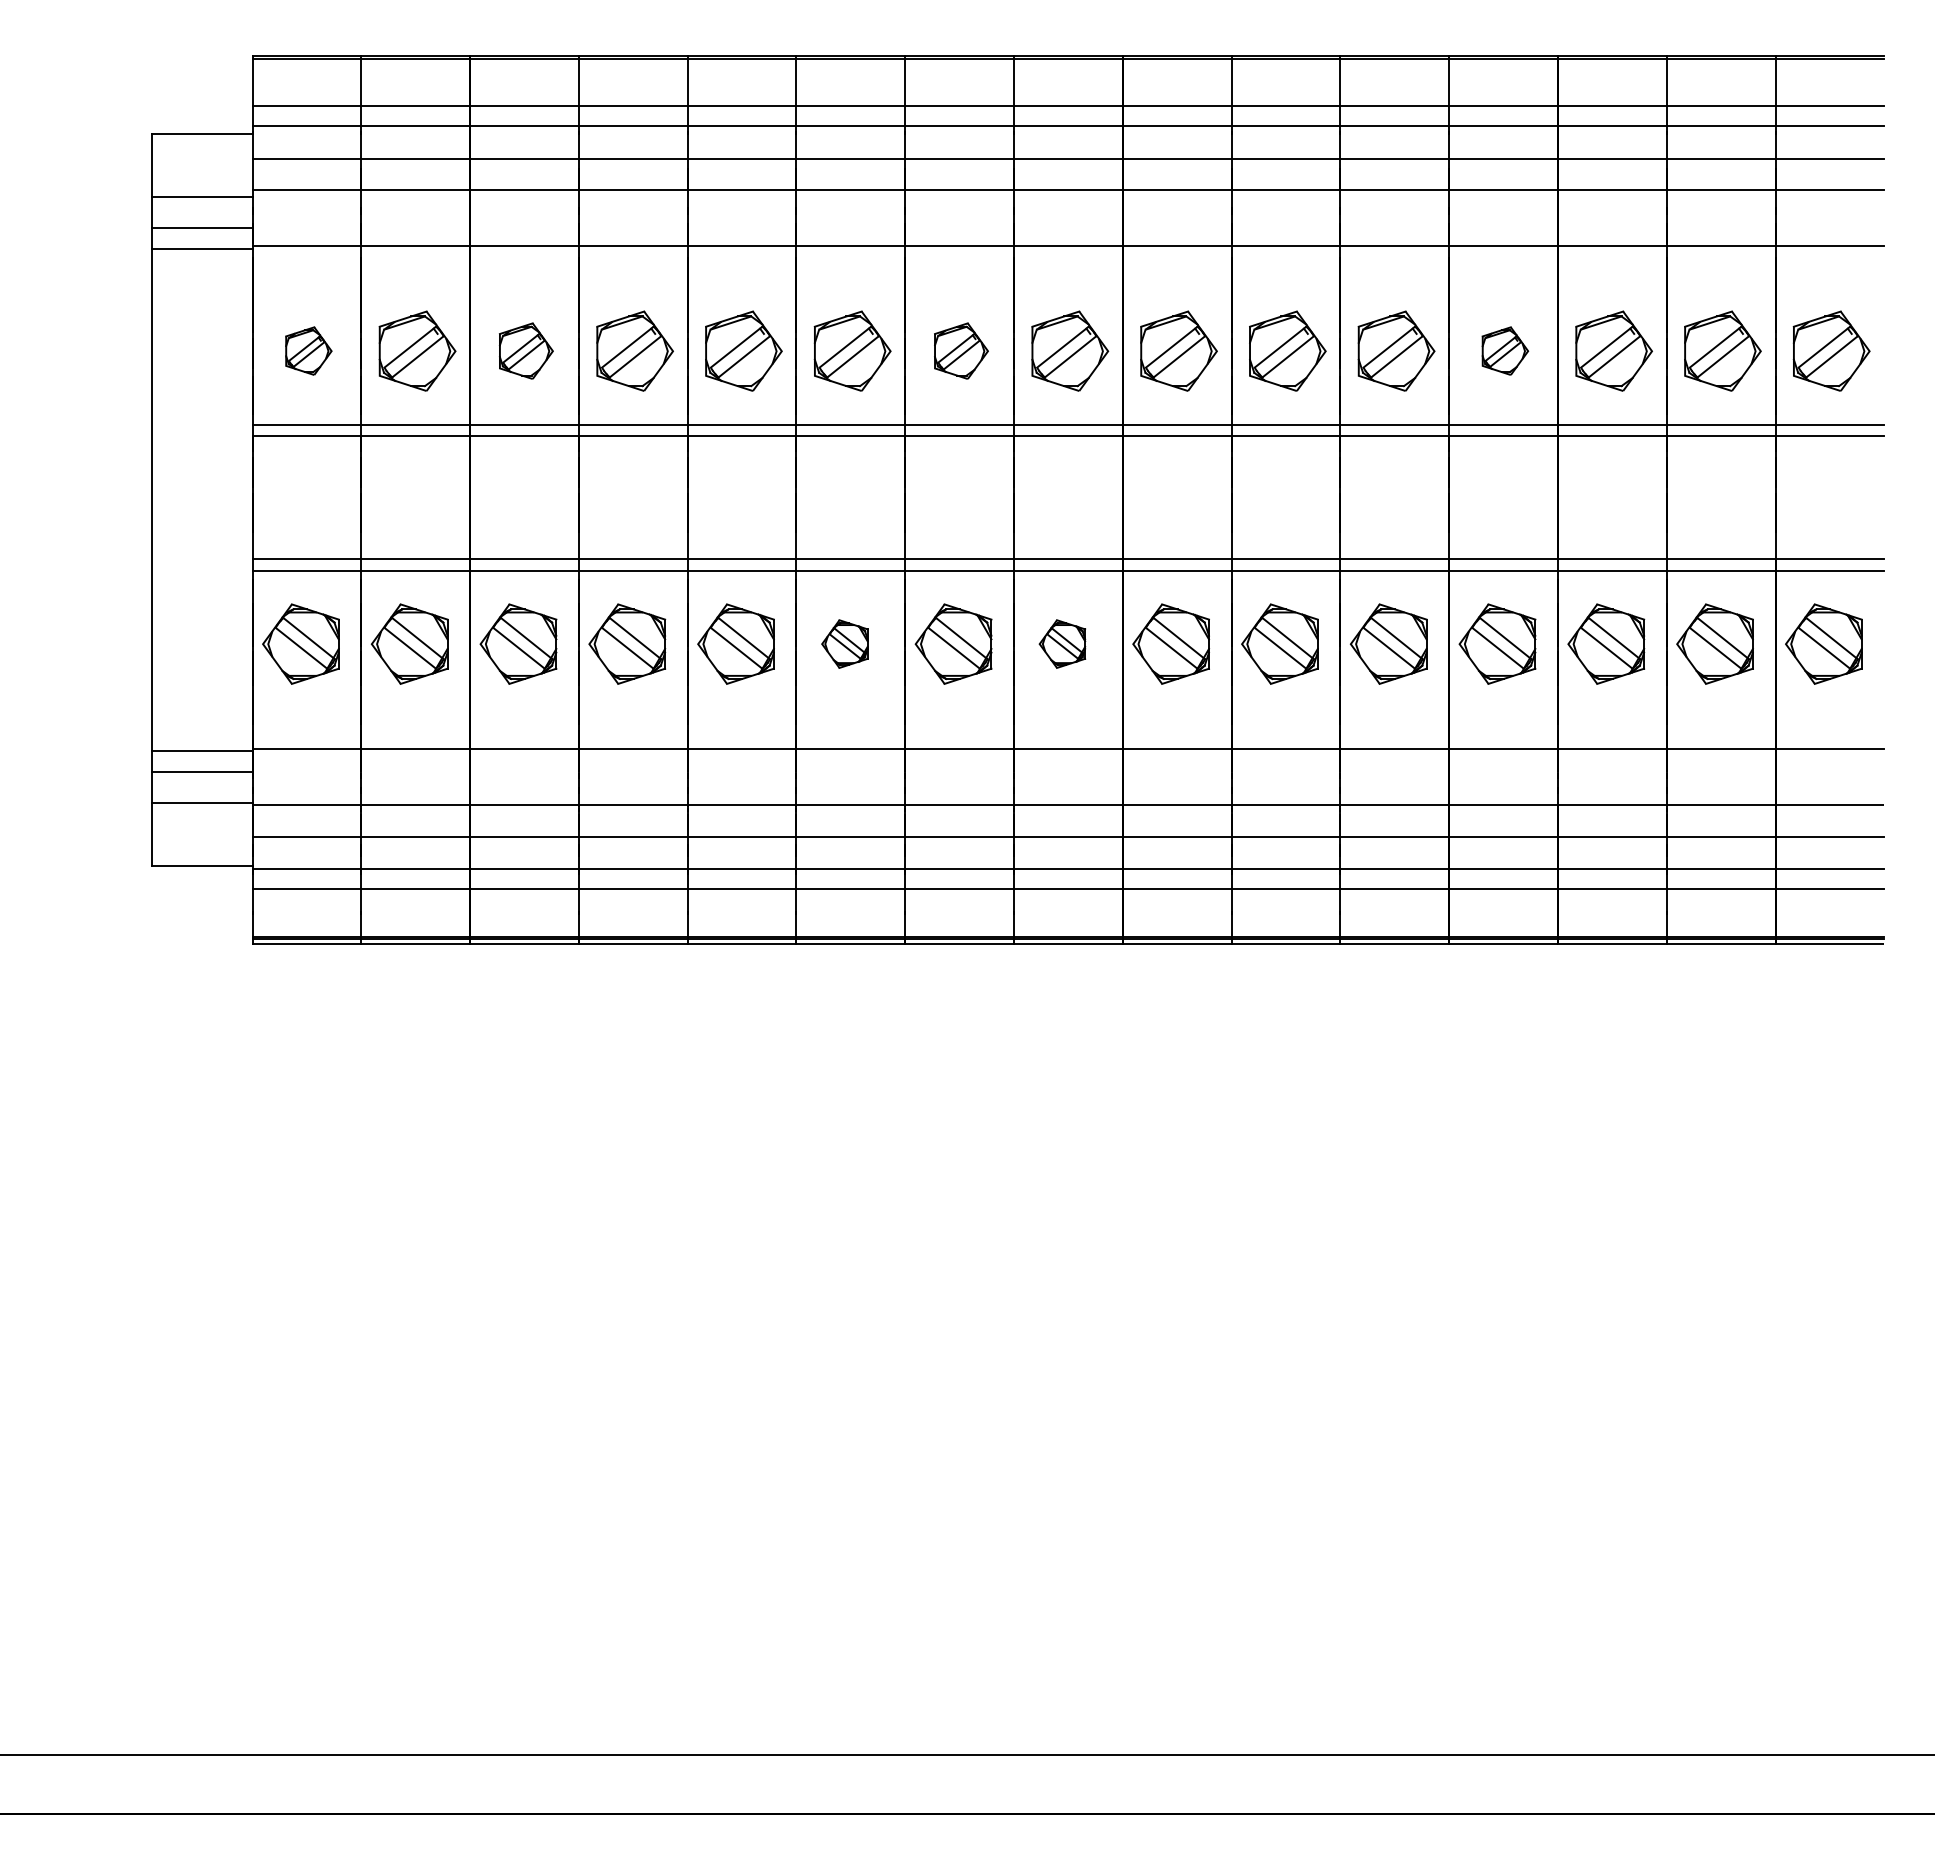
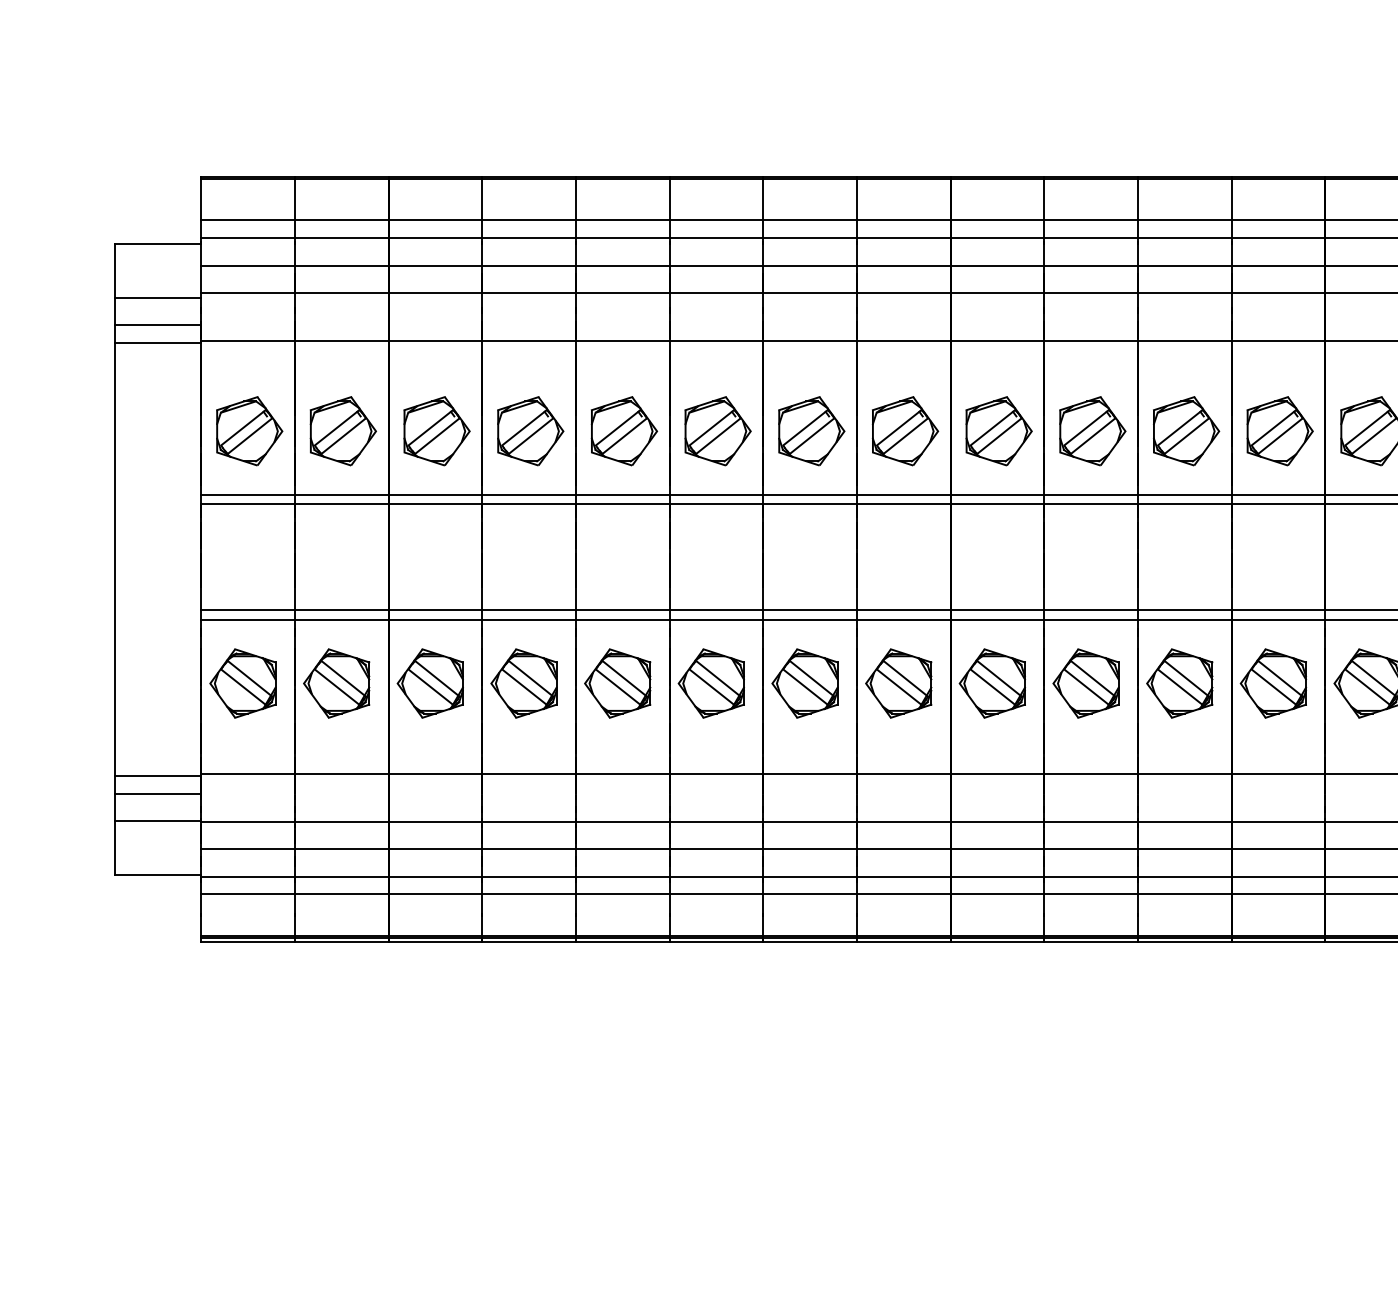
part: (308, 350) -> (249, 430), size x1.67
part: (526, 350) -> (437, 430), size x1.43
part: (961, 350) -> (811, 430), size x1.43
part: (1505, 350) -> (1280, 430), size x1.67
part: (844, 643) -> (711, 682), size x1.67
part: (1062, 643) -> (898, 682), size x1.67

